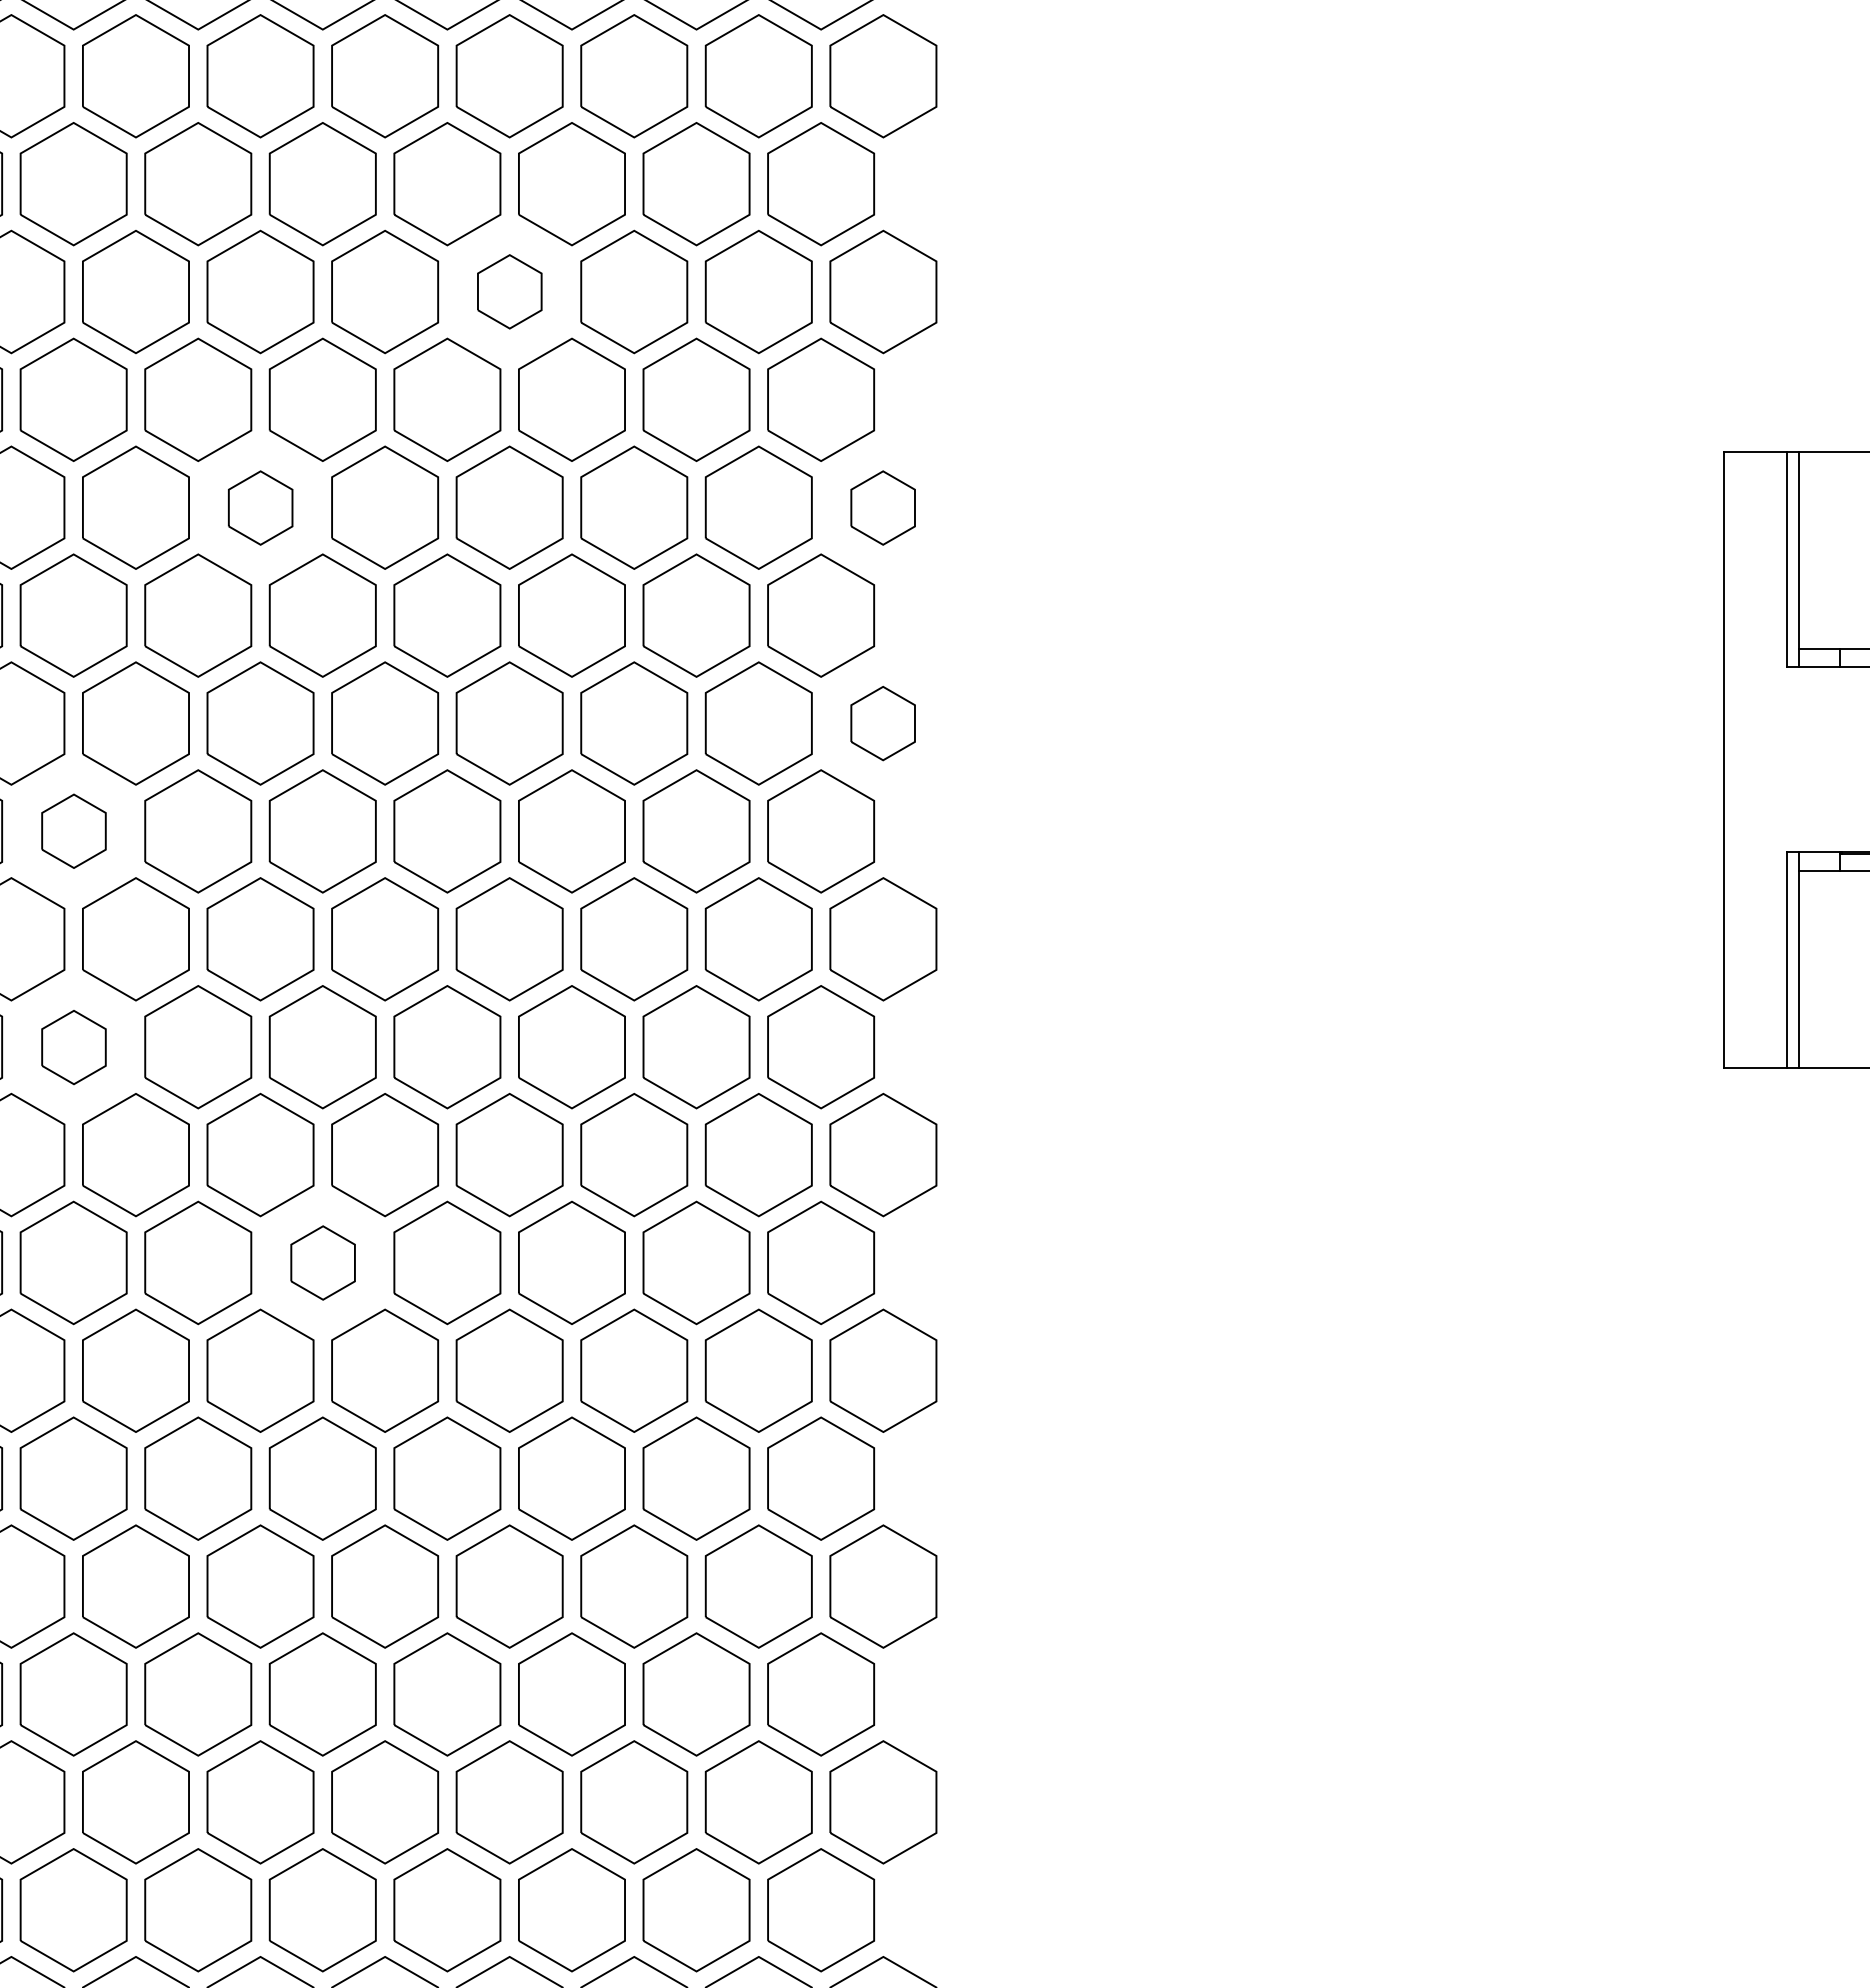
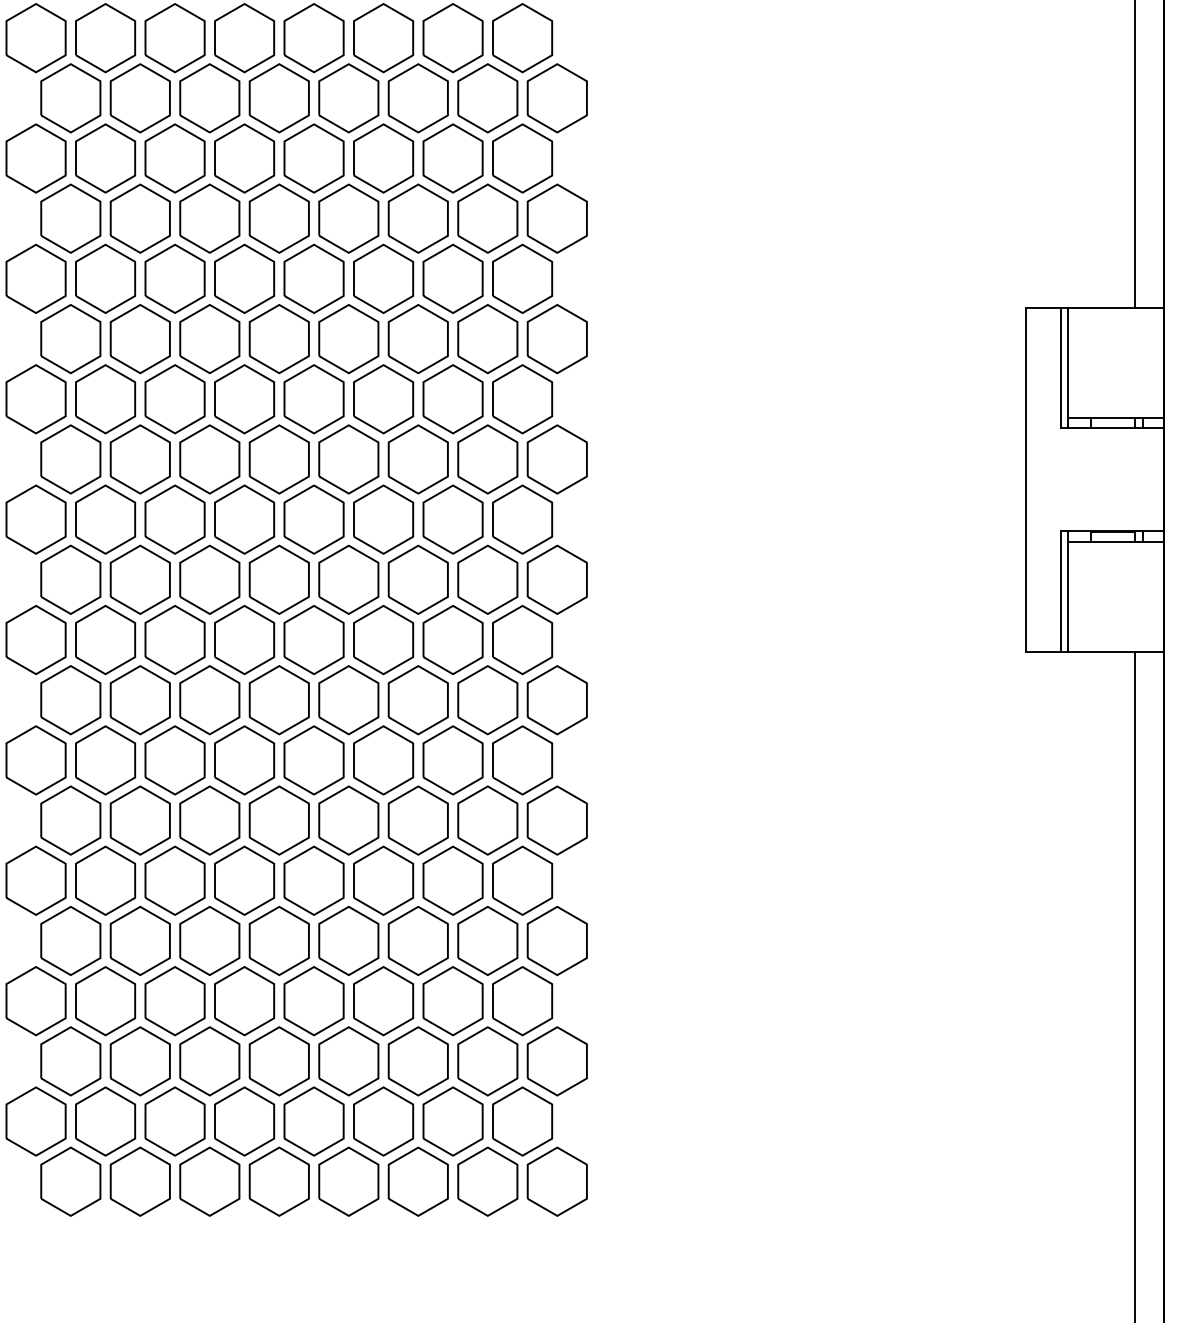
part: (509, 291) -> (348, 218), size x1.67
part: (259, 508) -> (209, 339), size x1.67
part: (881, 508) -> (556, 339), size x1.67
part: (881, 723) -> (556, 459), size x1.67
part: (73, 831) -> (105, 519), size x1.67
part: (73, 1048) -> (105, 640), size x1.67
part: (322, 1263) -> (244, 760), size x1.67

